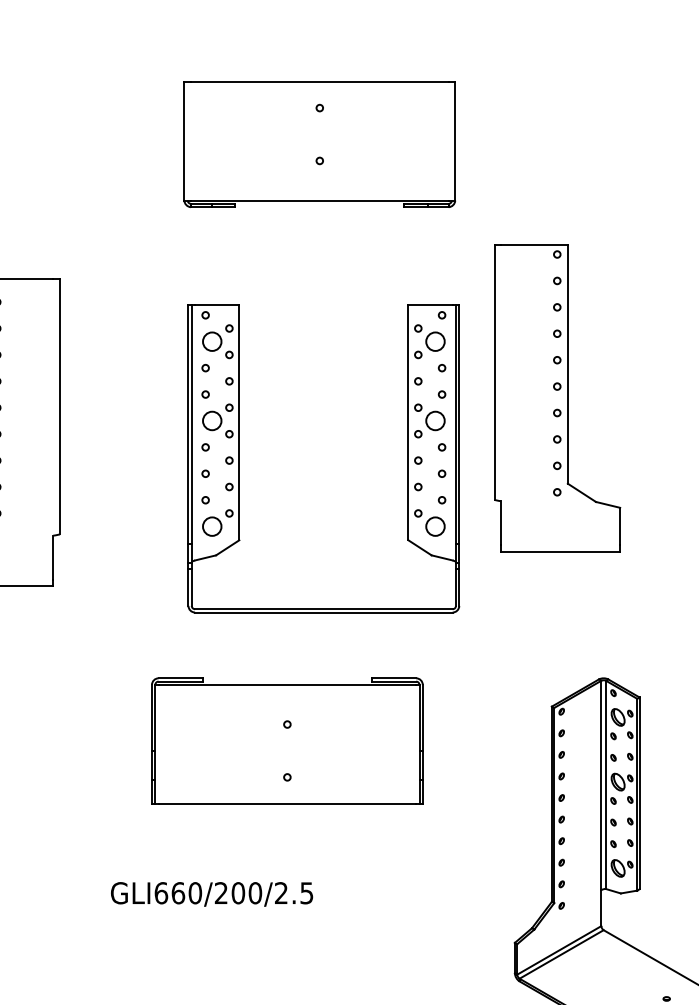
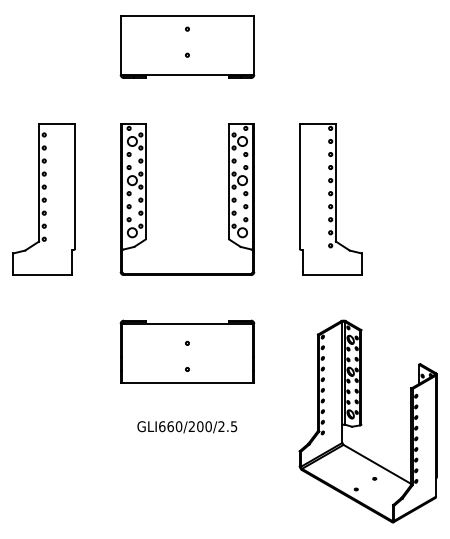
part: (319, 143) -> (187, 46), moved
part: (556, 398) -> (330, 199), moved
part: (240, 459) -> (146, 199), moved
text: (212, 894) -> (187, 427), moved

